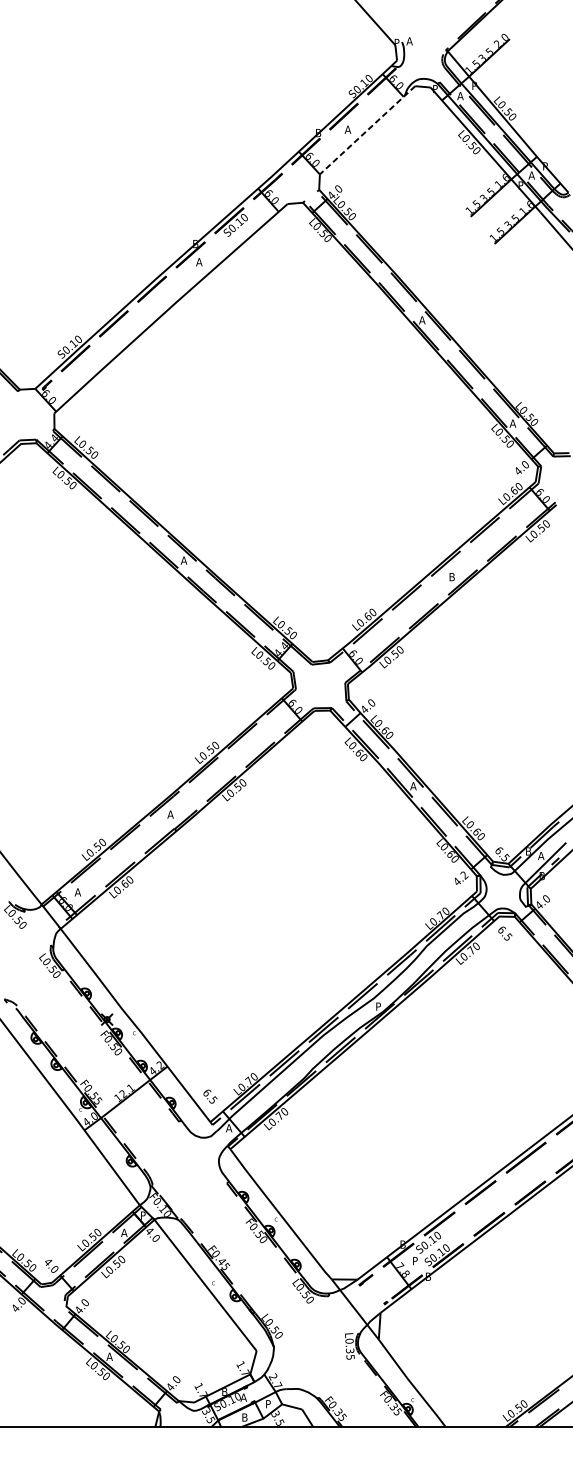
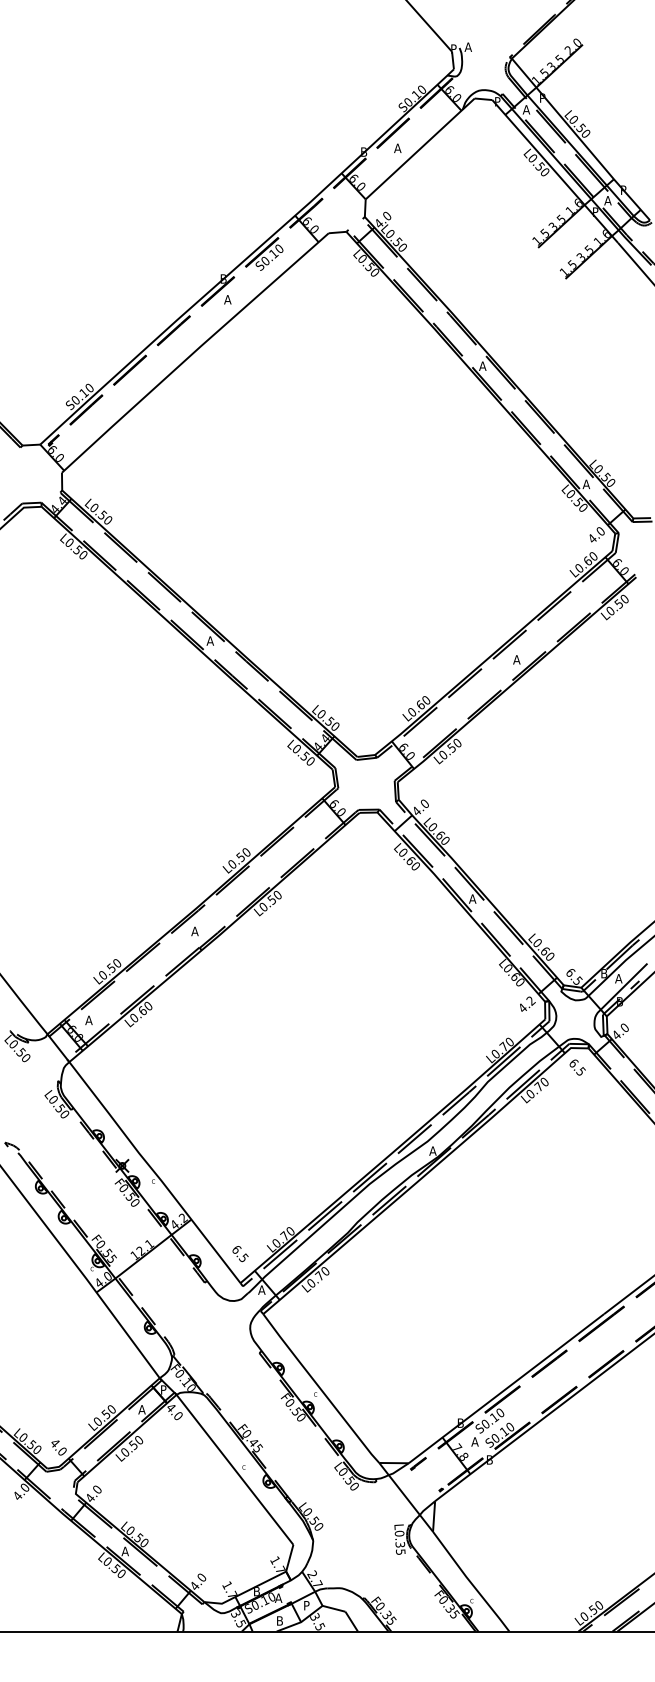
line: (368, 129) -> (421, 147), dashed -> solid
text: (451, 576) -> (516, 659), B -> A
text: (378, 1006) -> (432, 1150), P -> A
text: (415, 1260) -> (474, 1441), P -> A

